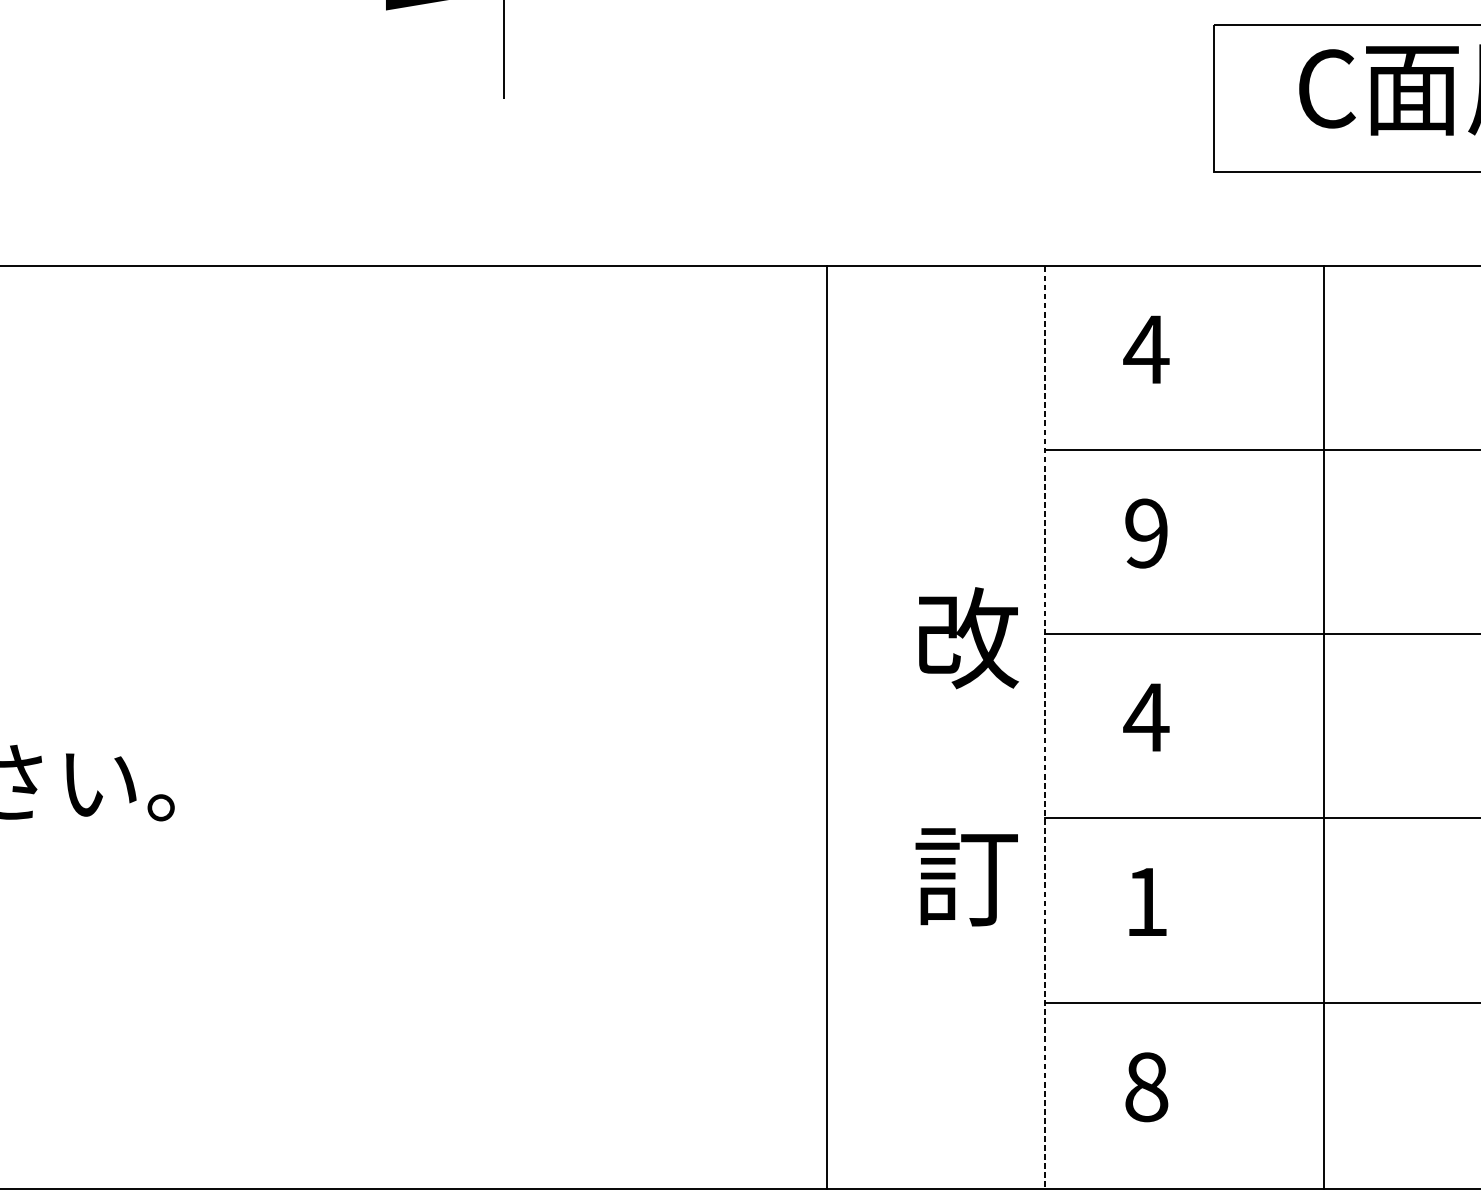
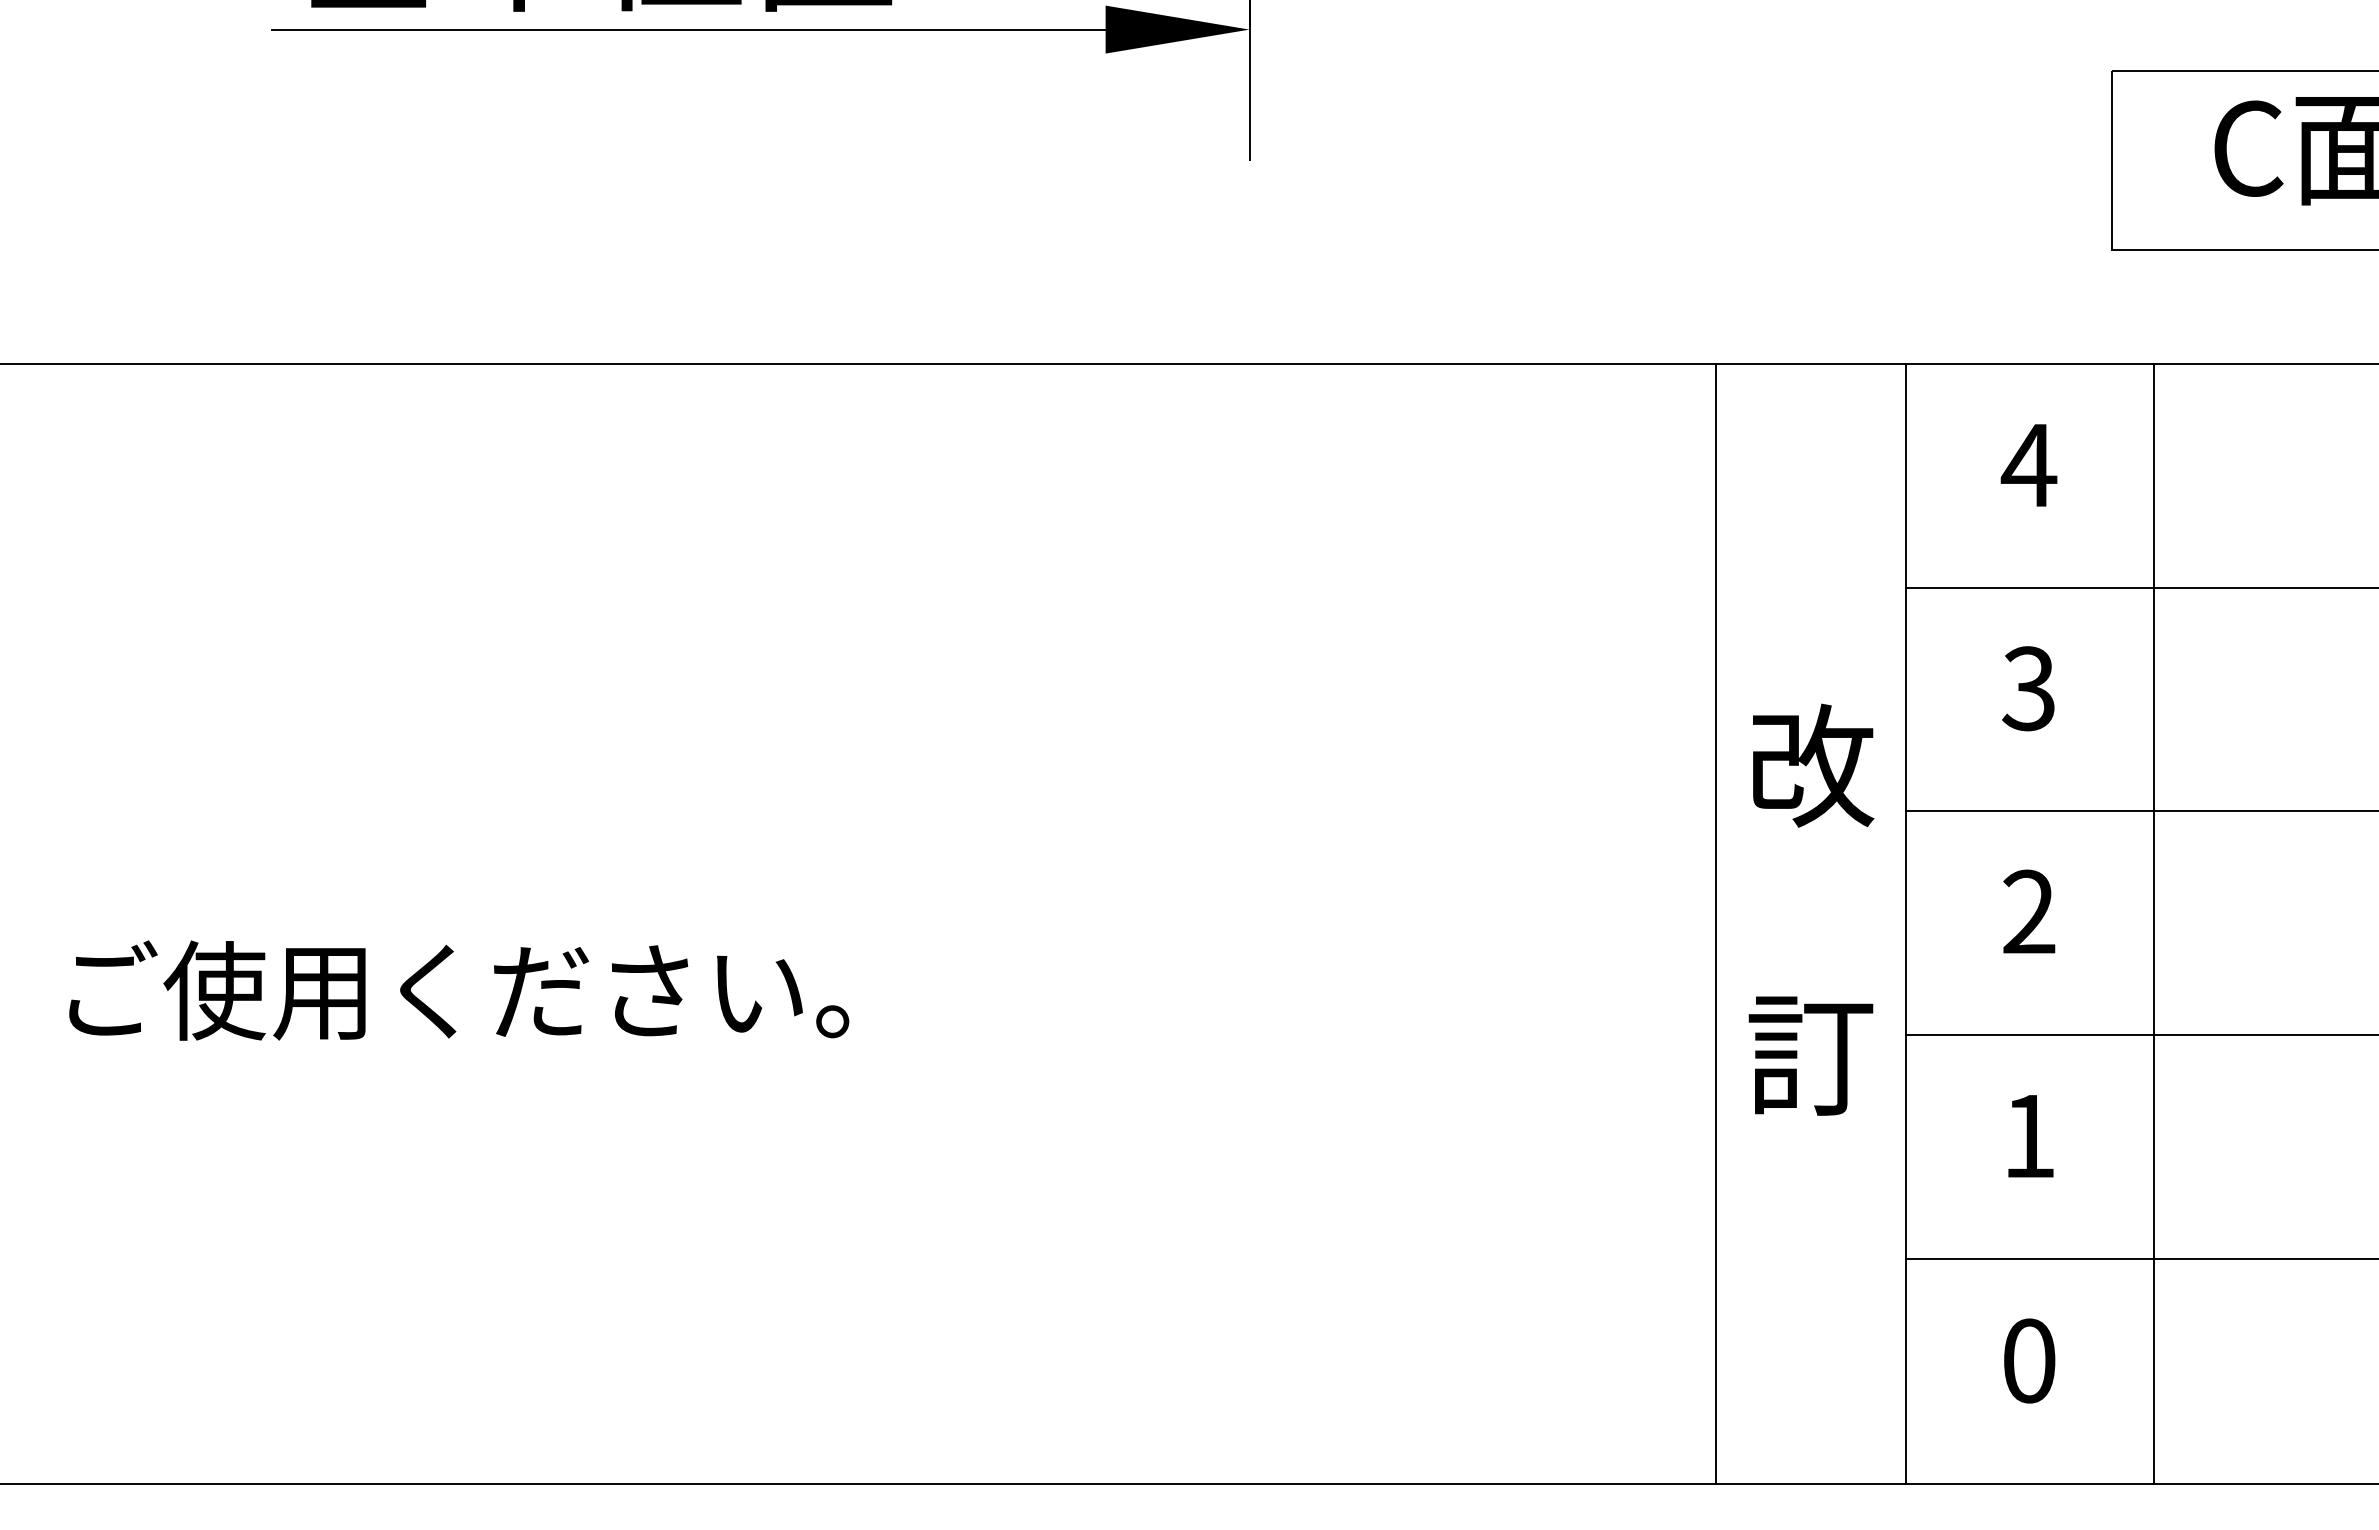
text: (1145, 533) -> (2028, 688), 9 -> 3
text: (1145, 717) -> (2028, 911), 4 -> 2
line: (827, 727) -> (1716, 924), moved
line: (1044, 727) -> (1905, 924), dashed -> solid
line: (1323, 727) -> (2153, 924), moved
text: (967, 756) -> (1811, 909), moved
text: (1146, 1086) -> (2029, 1360), 8 -> 0

